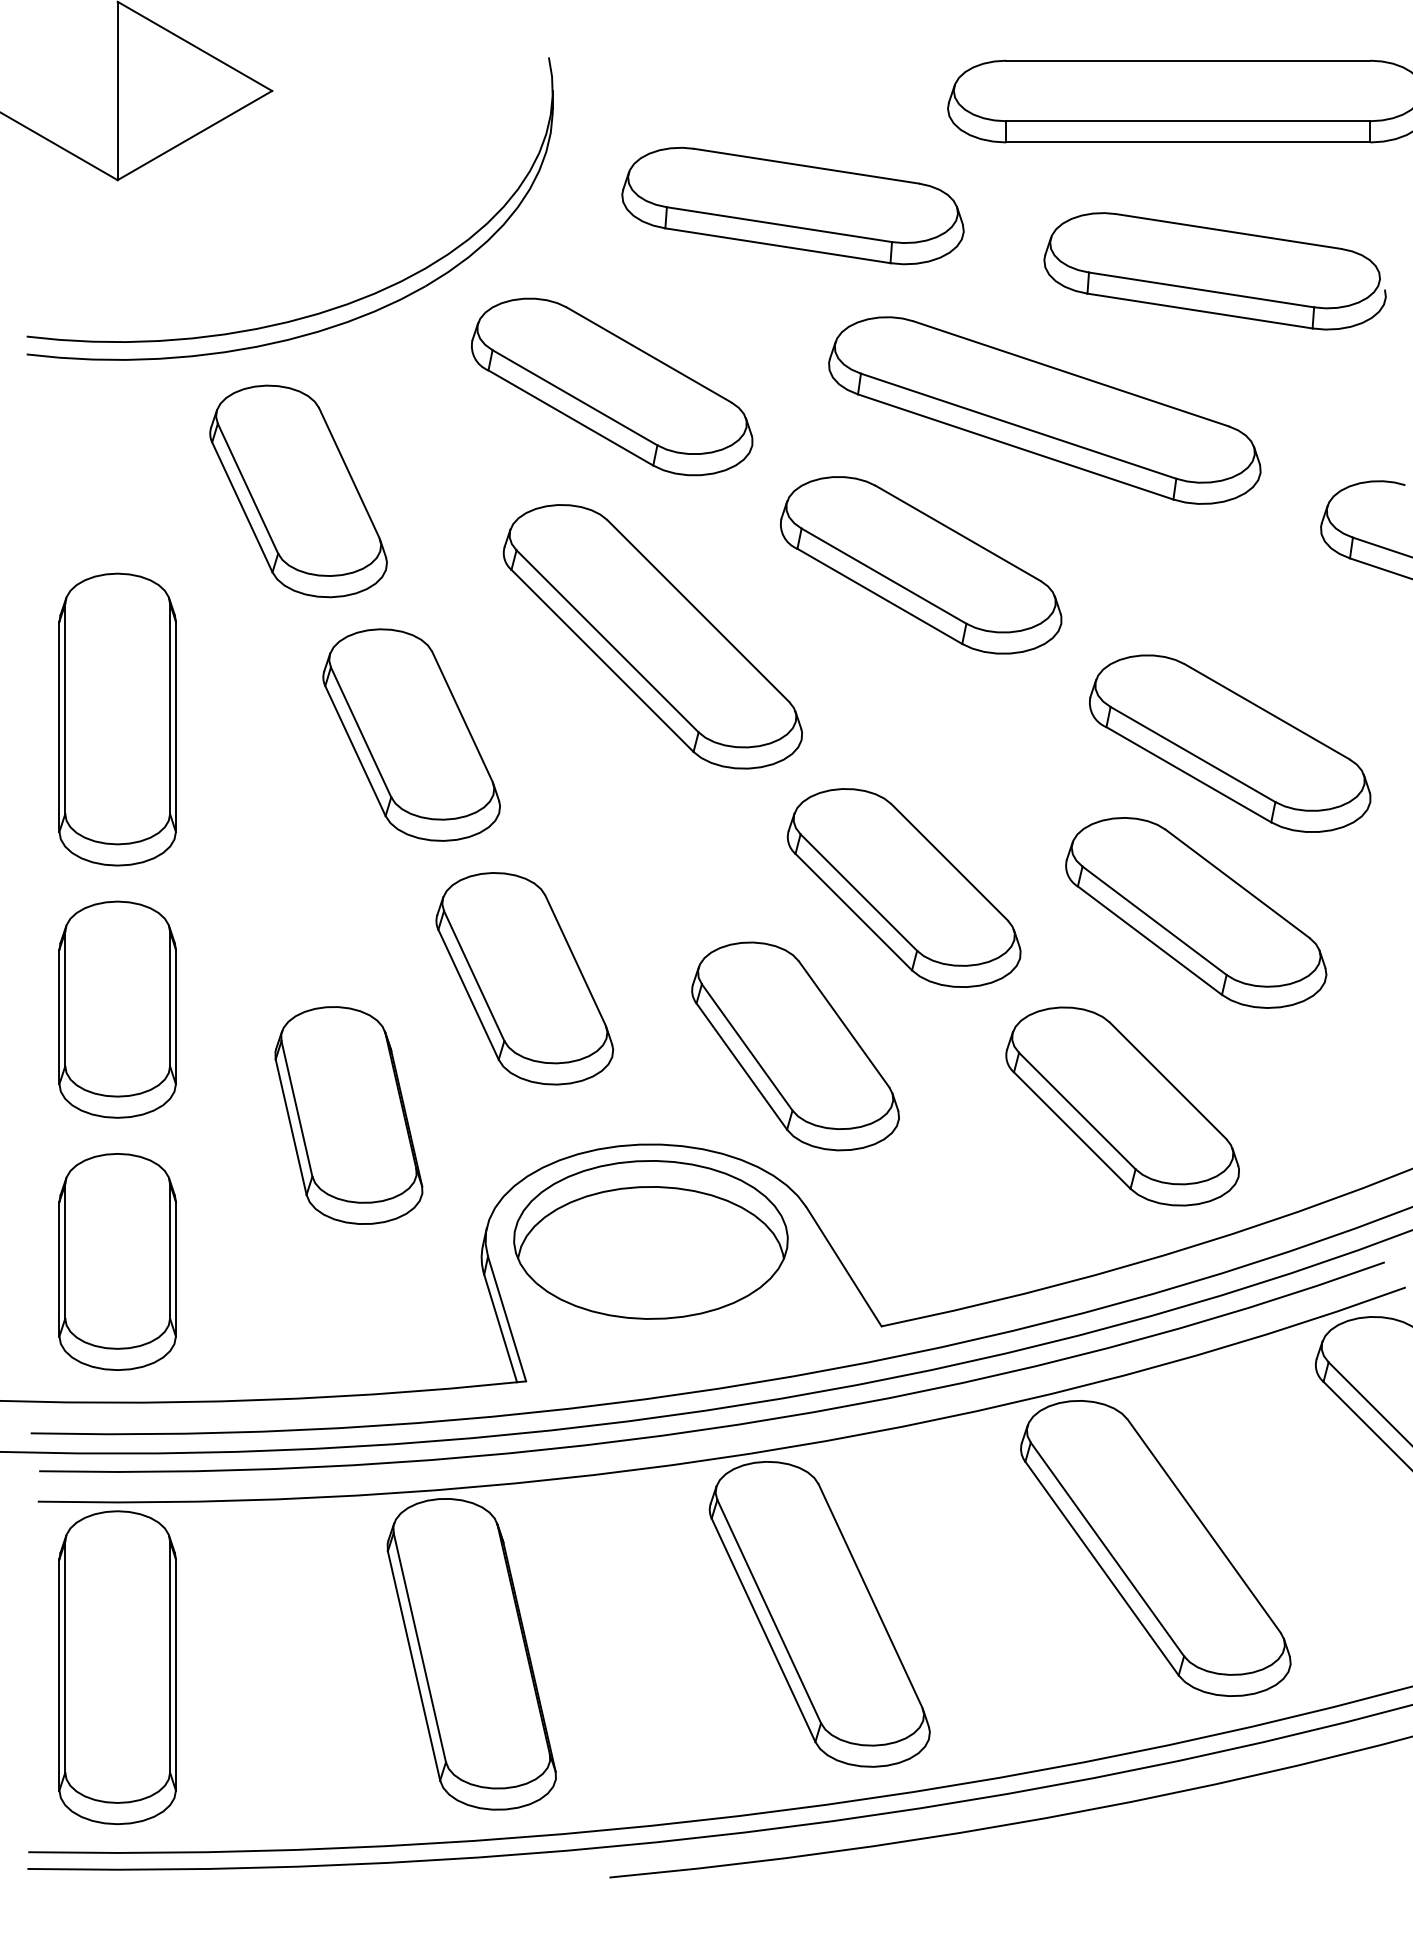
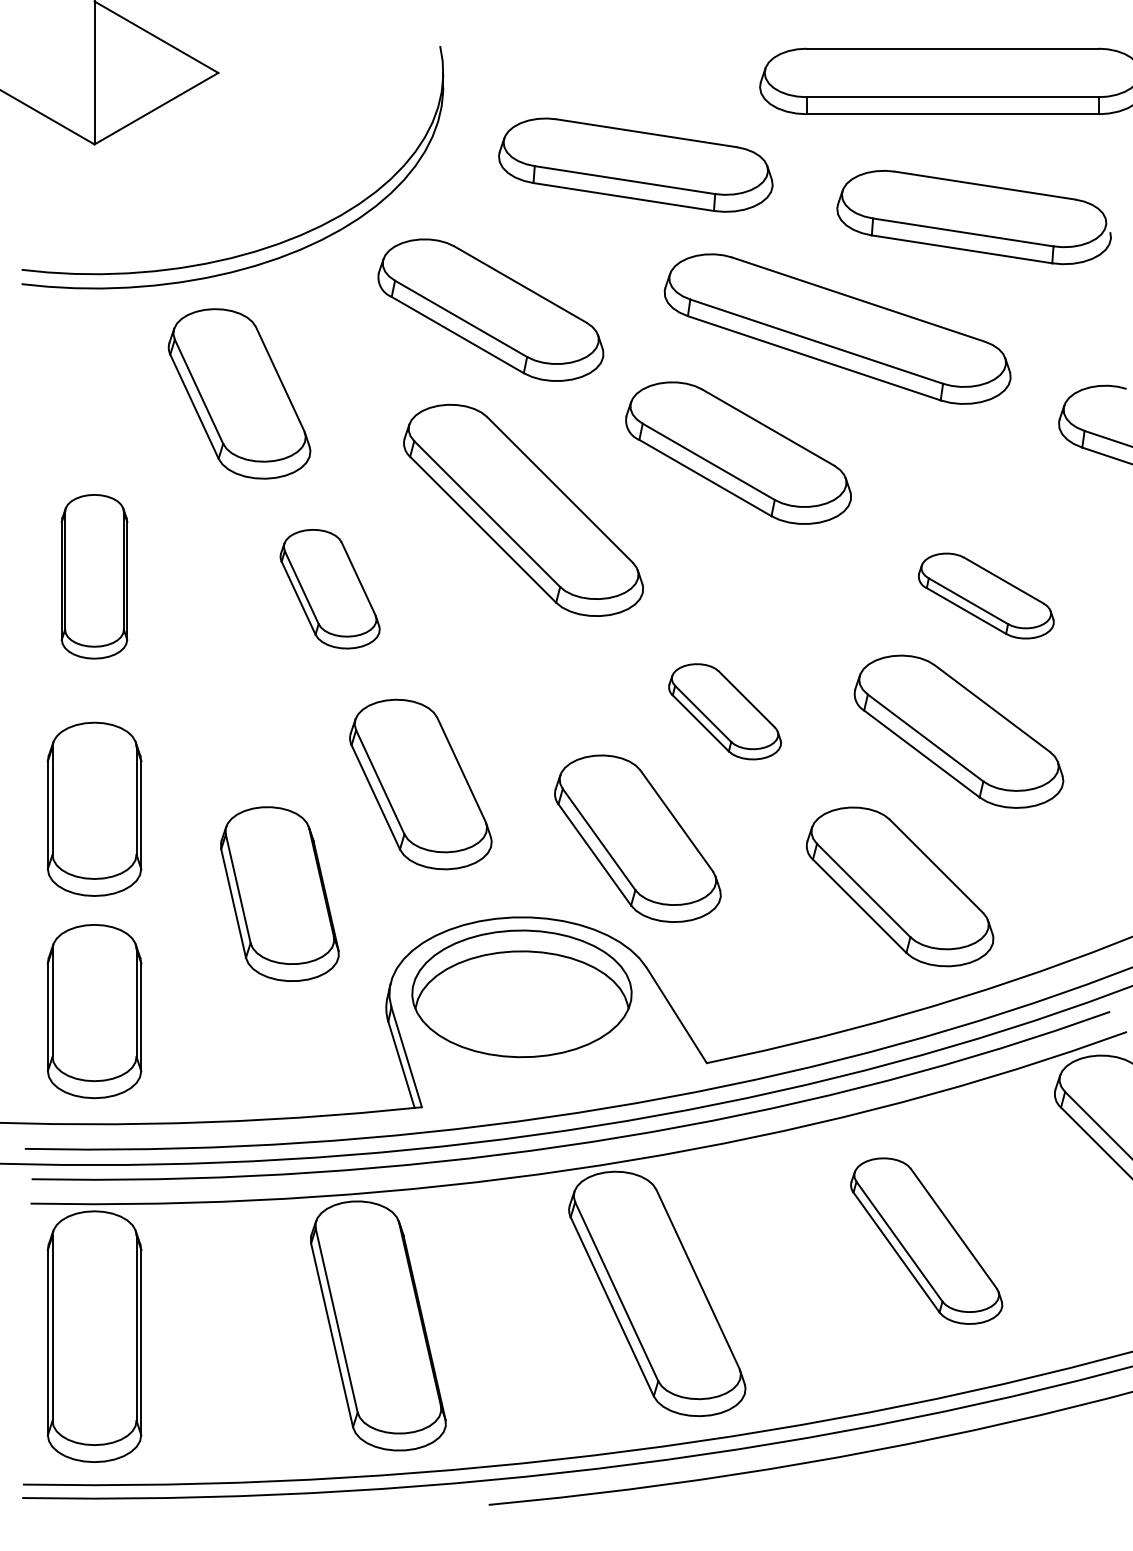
part: (117, 719) -> (94, 576), size x0.7
part: (411, 734) -> (330, 588), size x0.7
part: (1230, 743) -> (986, 595), size x0.6
part: (904, 887) -> (725, 711), size x0.6
part: (1155, 1548) -> (926, 1241), size x0.7

